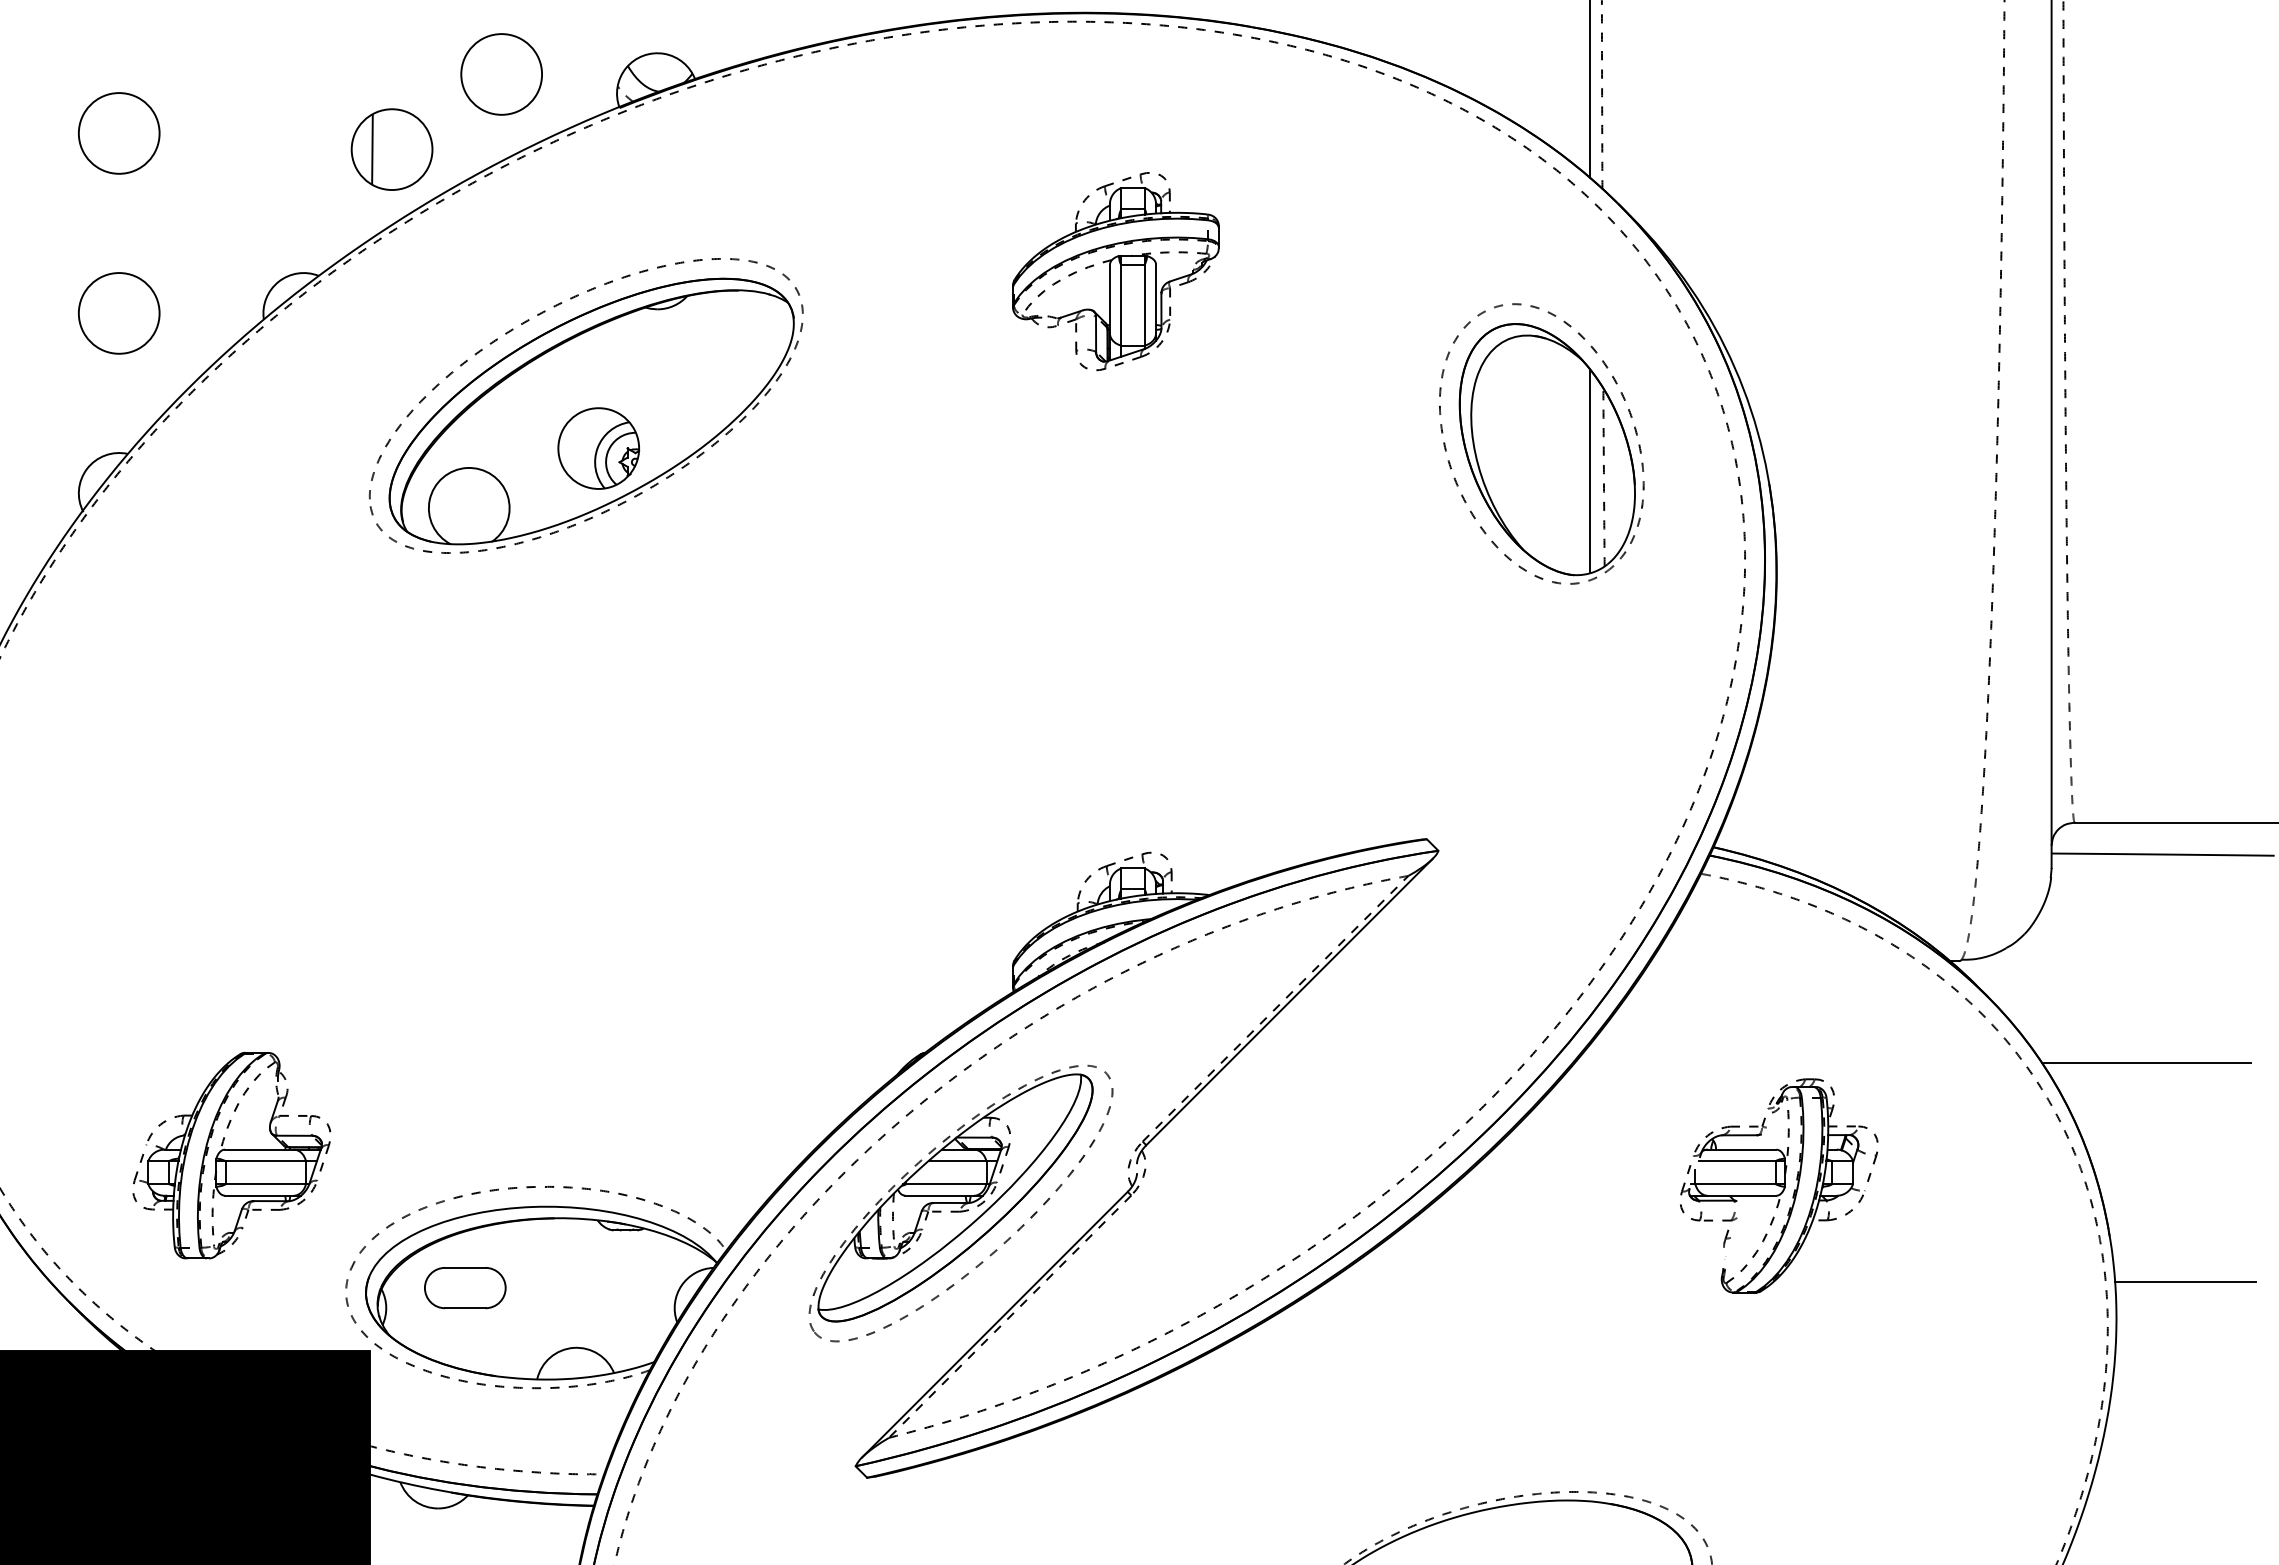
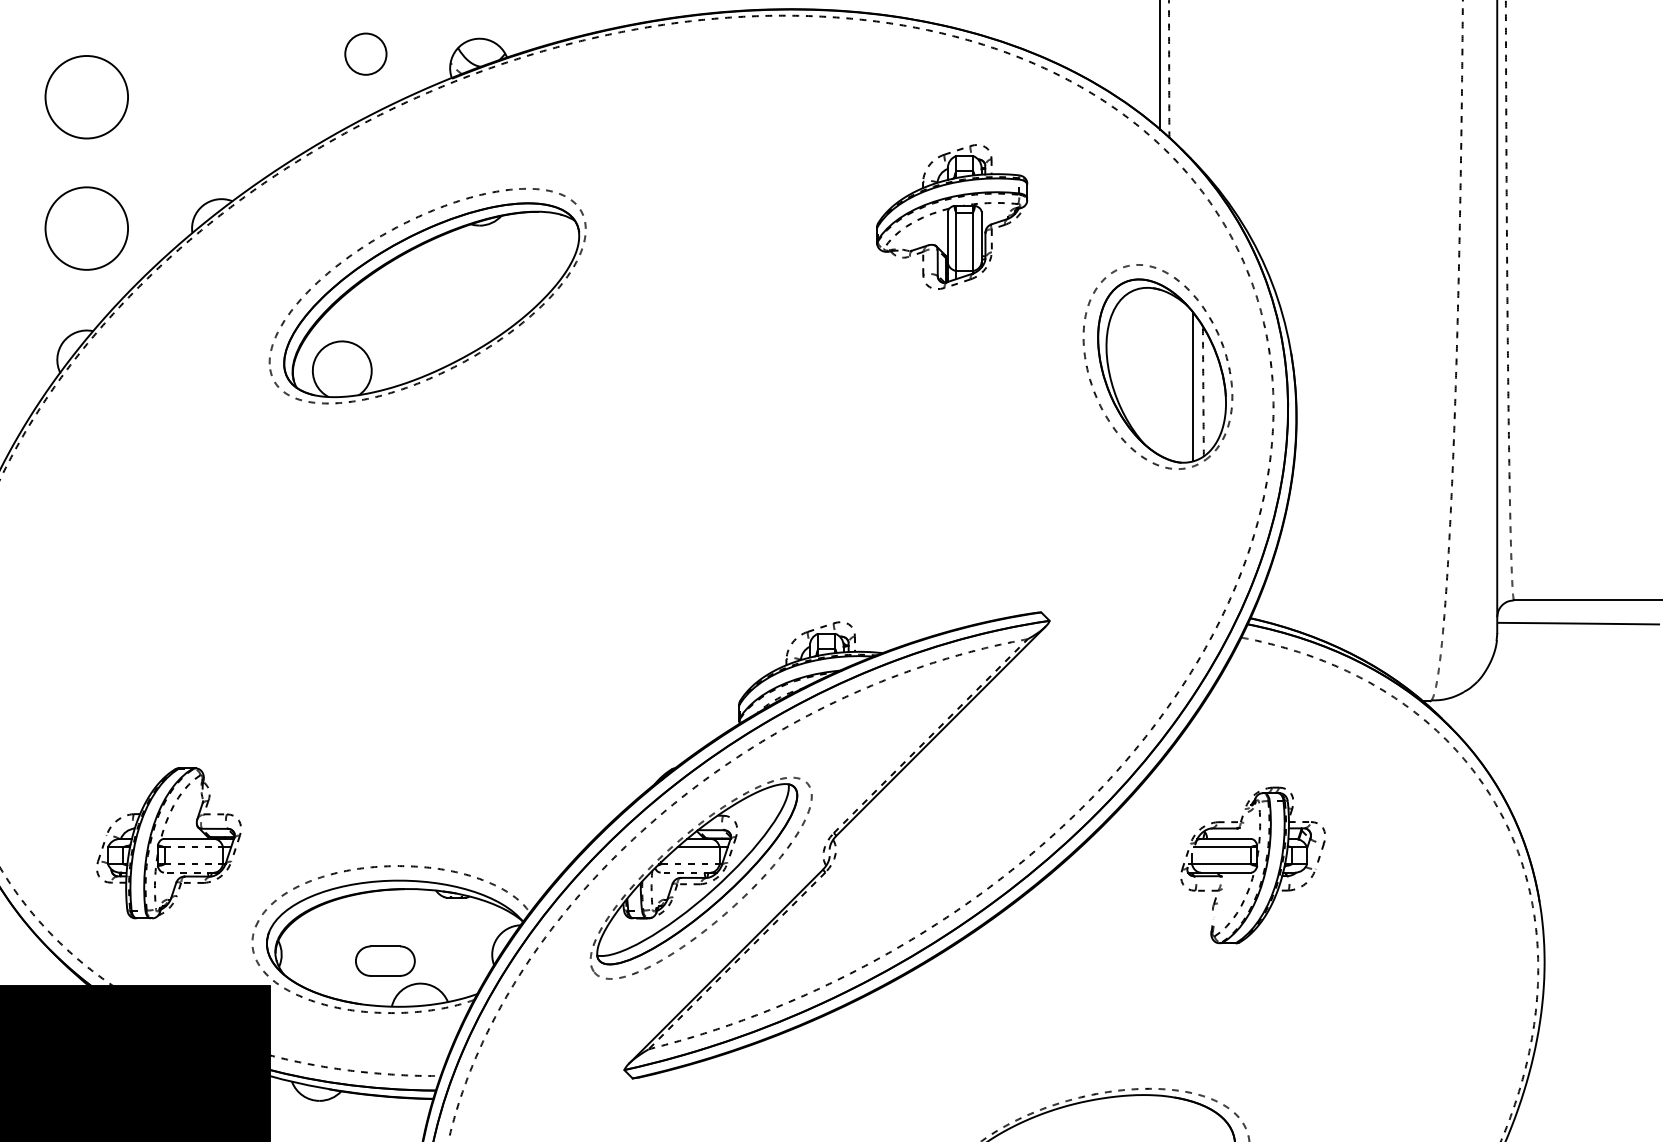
circle: (501, 74) -> (365, 54), size x0.7
circle: (118, 133) -> (86, 97), size x1.4
part: (391, 149) -> (285, 108), removed
part: (1115, 271) -> (951, 216), moved
circle: (118, 313) -> (86, 228), size x1.4
part: (1541, 443) -> (1157, 366), moved
part: (598, 448) -> (436, 327), removed
line: (2146, 1063) -> (1566, 776), removed
line: (266, 1161) -> (194, 847), solid -> dashed
line: (266, 1184) -> (194, 864), solid -> dashed
line: (946, 1184) -> (690, 864), solid -> dashed
part: (1779, 1185) -> (1253, 865), moved
line: (258, 1195) -> (188, 872), solid -> dashed
line: (939, 1195) -> (685, 872), solid -> dashed
line: (2185, 1282) -> (1594, 935), removed
part: (465, 1288) -> (385, 961), moved

